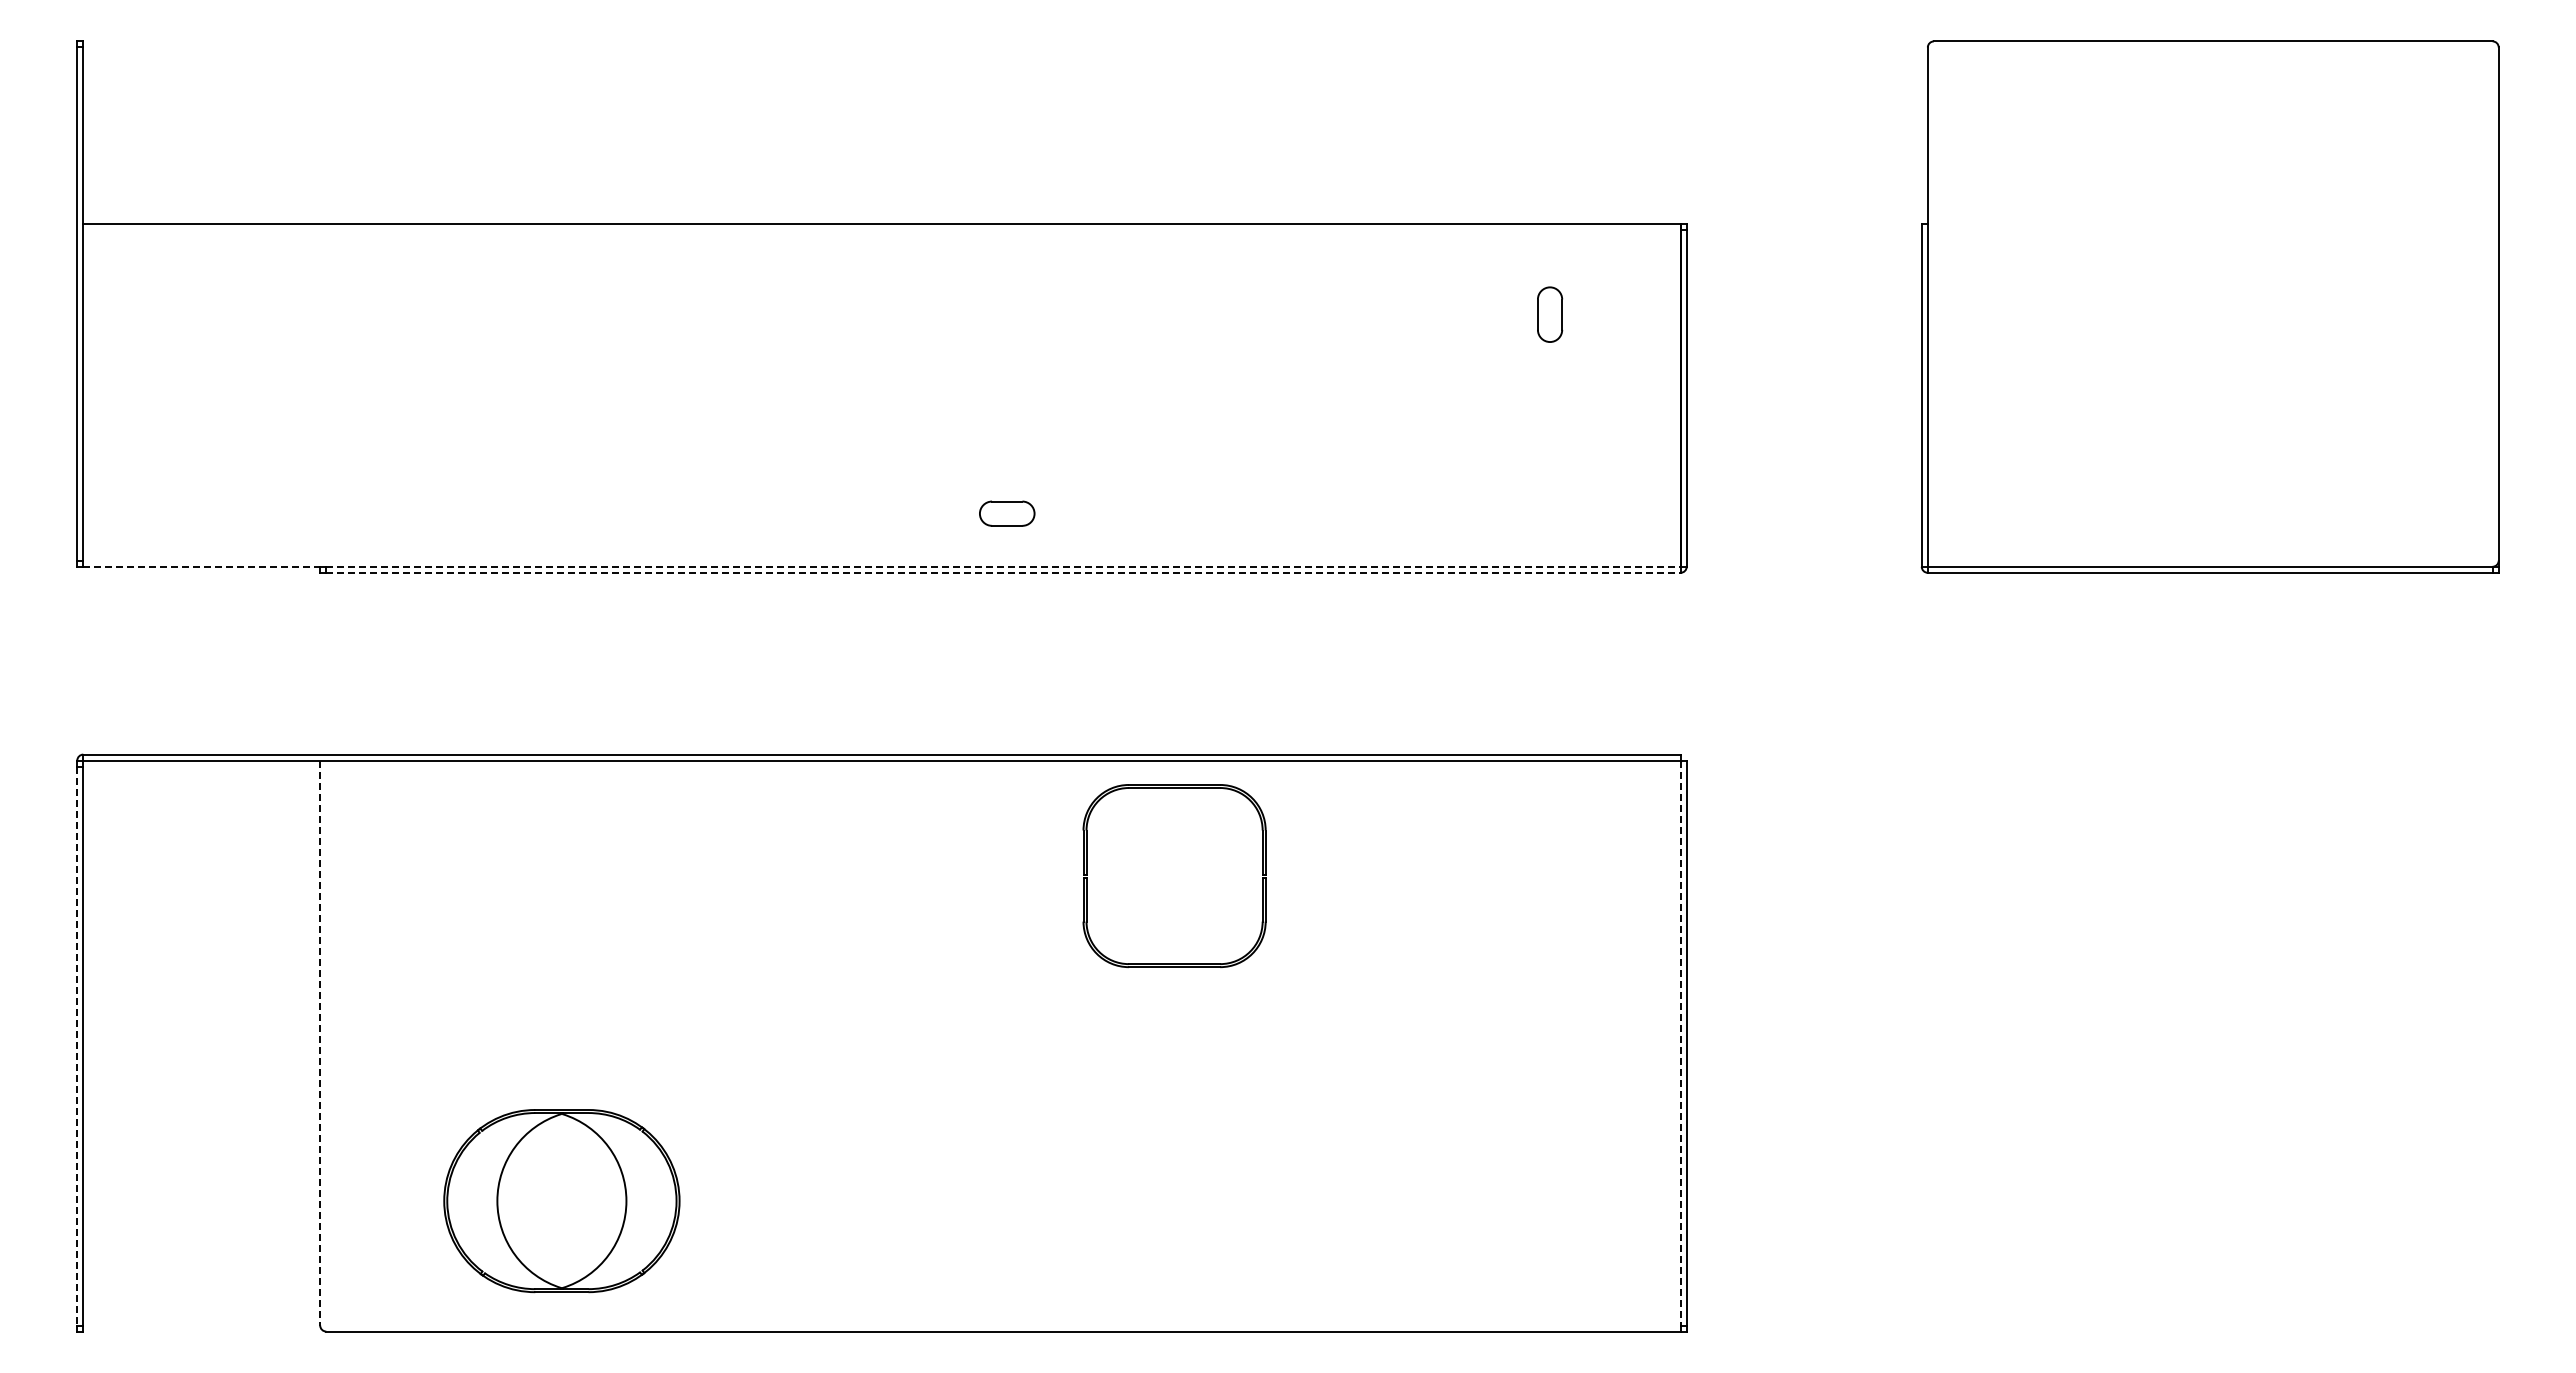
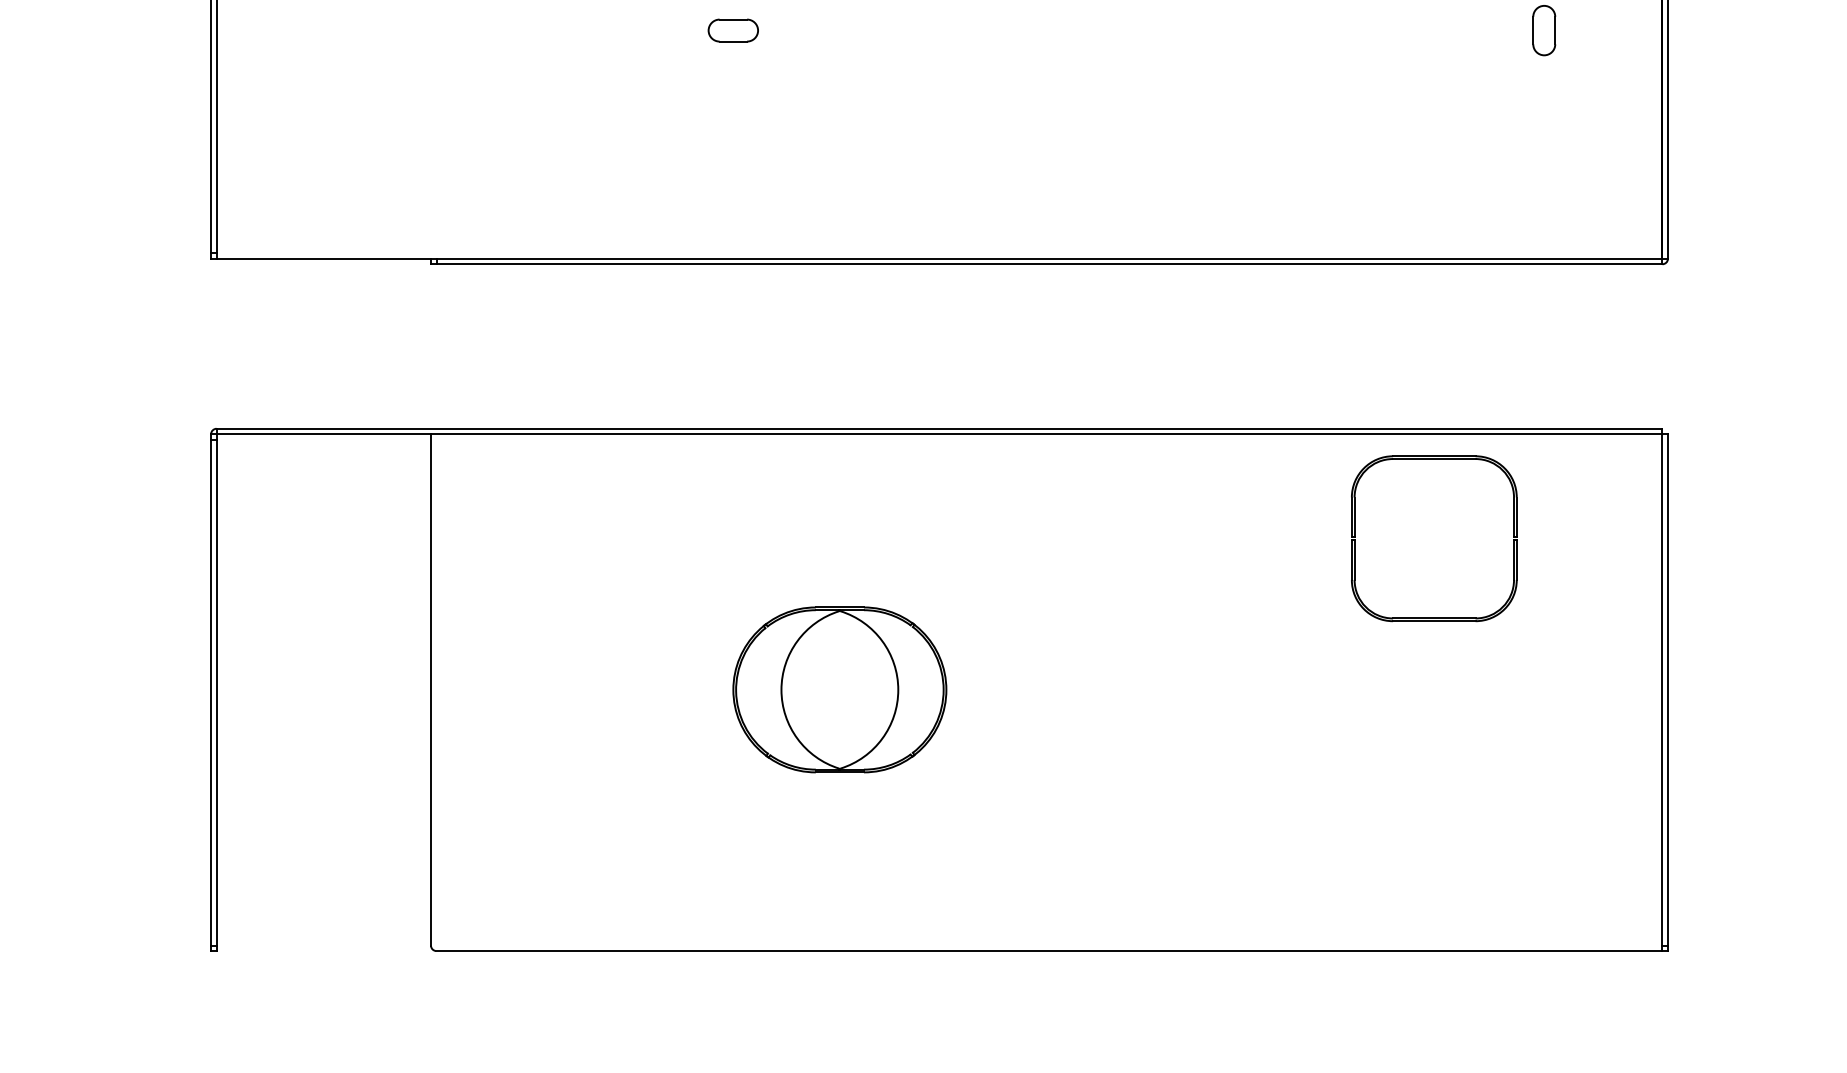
part: (1007, 513) -> (733, 30), moved
line: (202, 566) -> (324, 258), dashed -> solid
line: (1003, 566) -> (1049, 258), dashed -> solid
line: (1003, 572) -> (1049, 263), dashed -> solid
part: (1174, 788) -> (1434, 459), moved
line: (320, 1043) -> (431, 690), dashed -> solid
line: (1680, 1043) -> (1662, 690), dashed -> solid
line: (77, 1046) -> (211, 693), dashed -> solid
part: (561, 1201) -> (839, 690), moved

